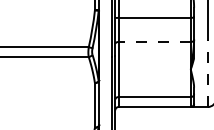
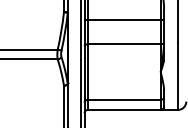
line: (154, 41) -> (124, 43), dashed -> solid
line: (207, 73) -> (177, 76), dashed -> solid

